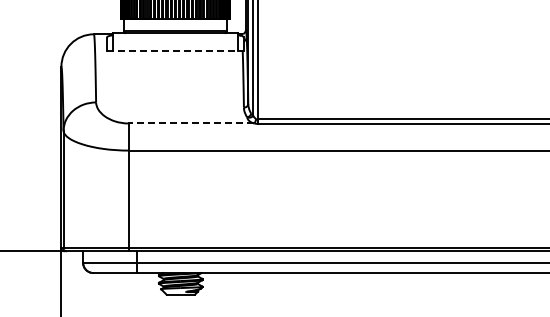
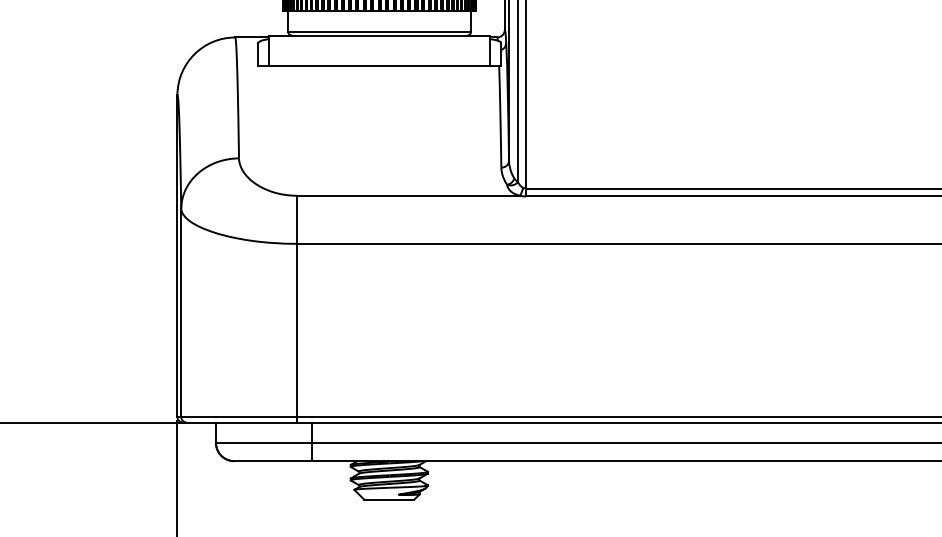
line: (175, 50) -> (379, 66), dashed -> solid
line: (191, 123) -> (408, 195), dashed -> solid

